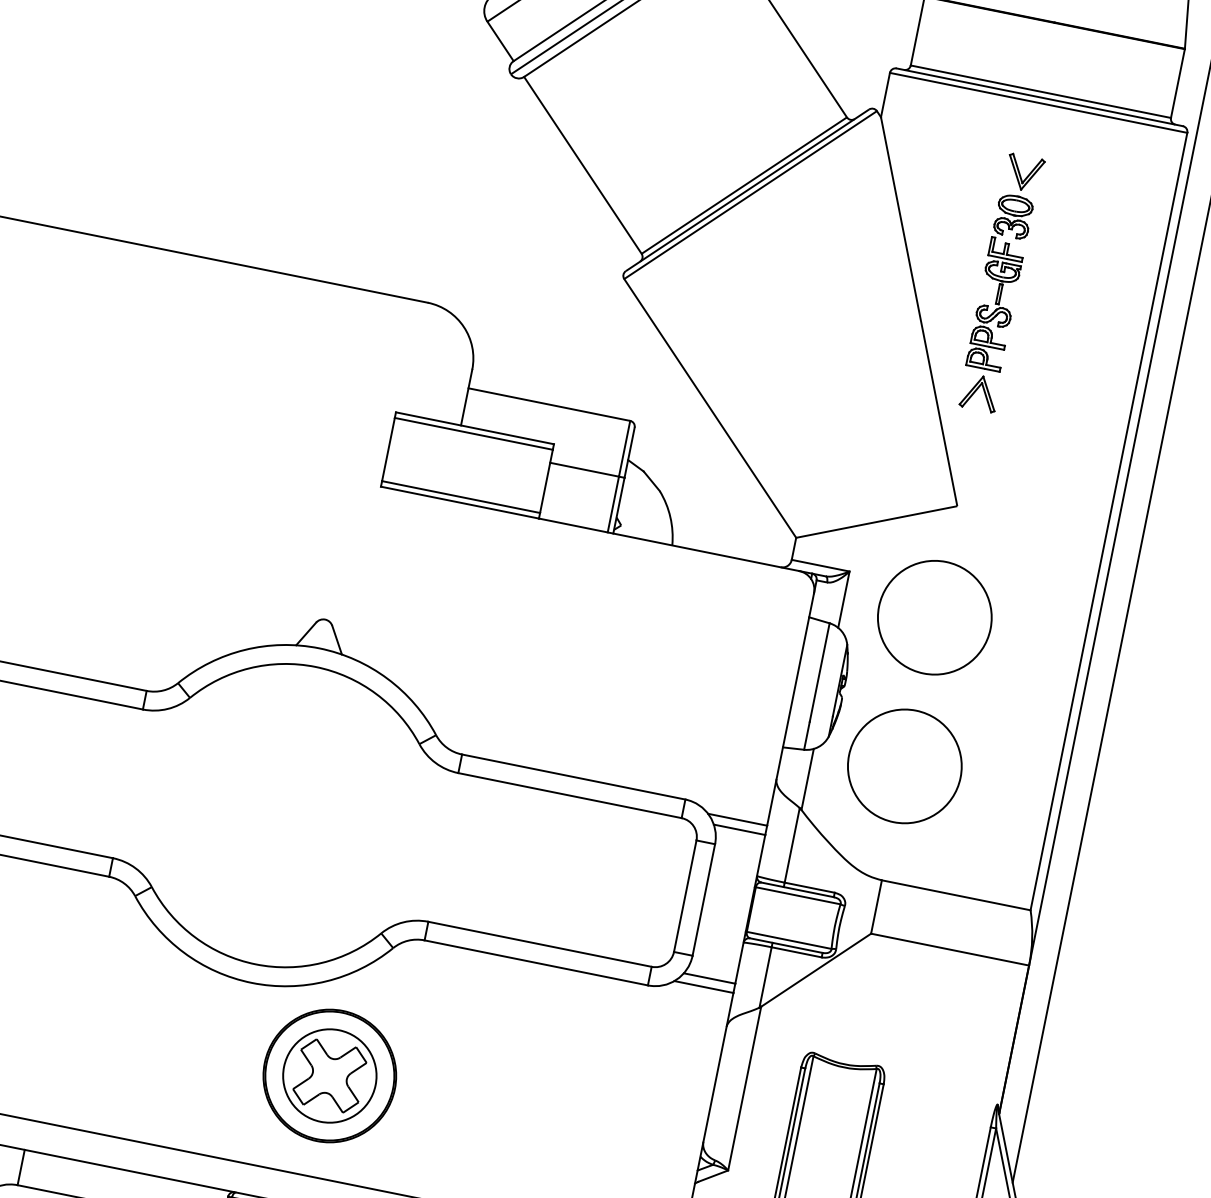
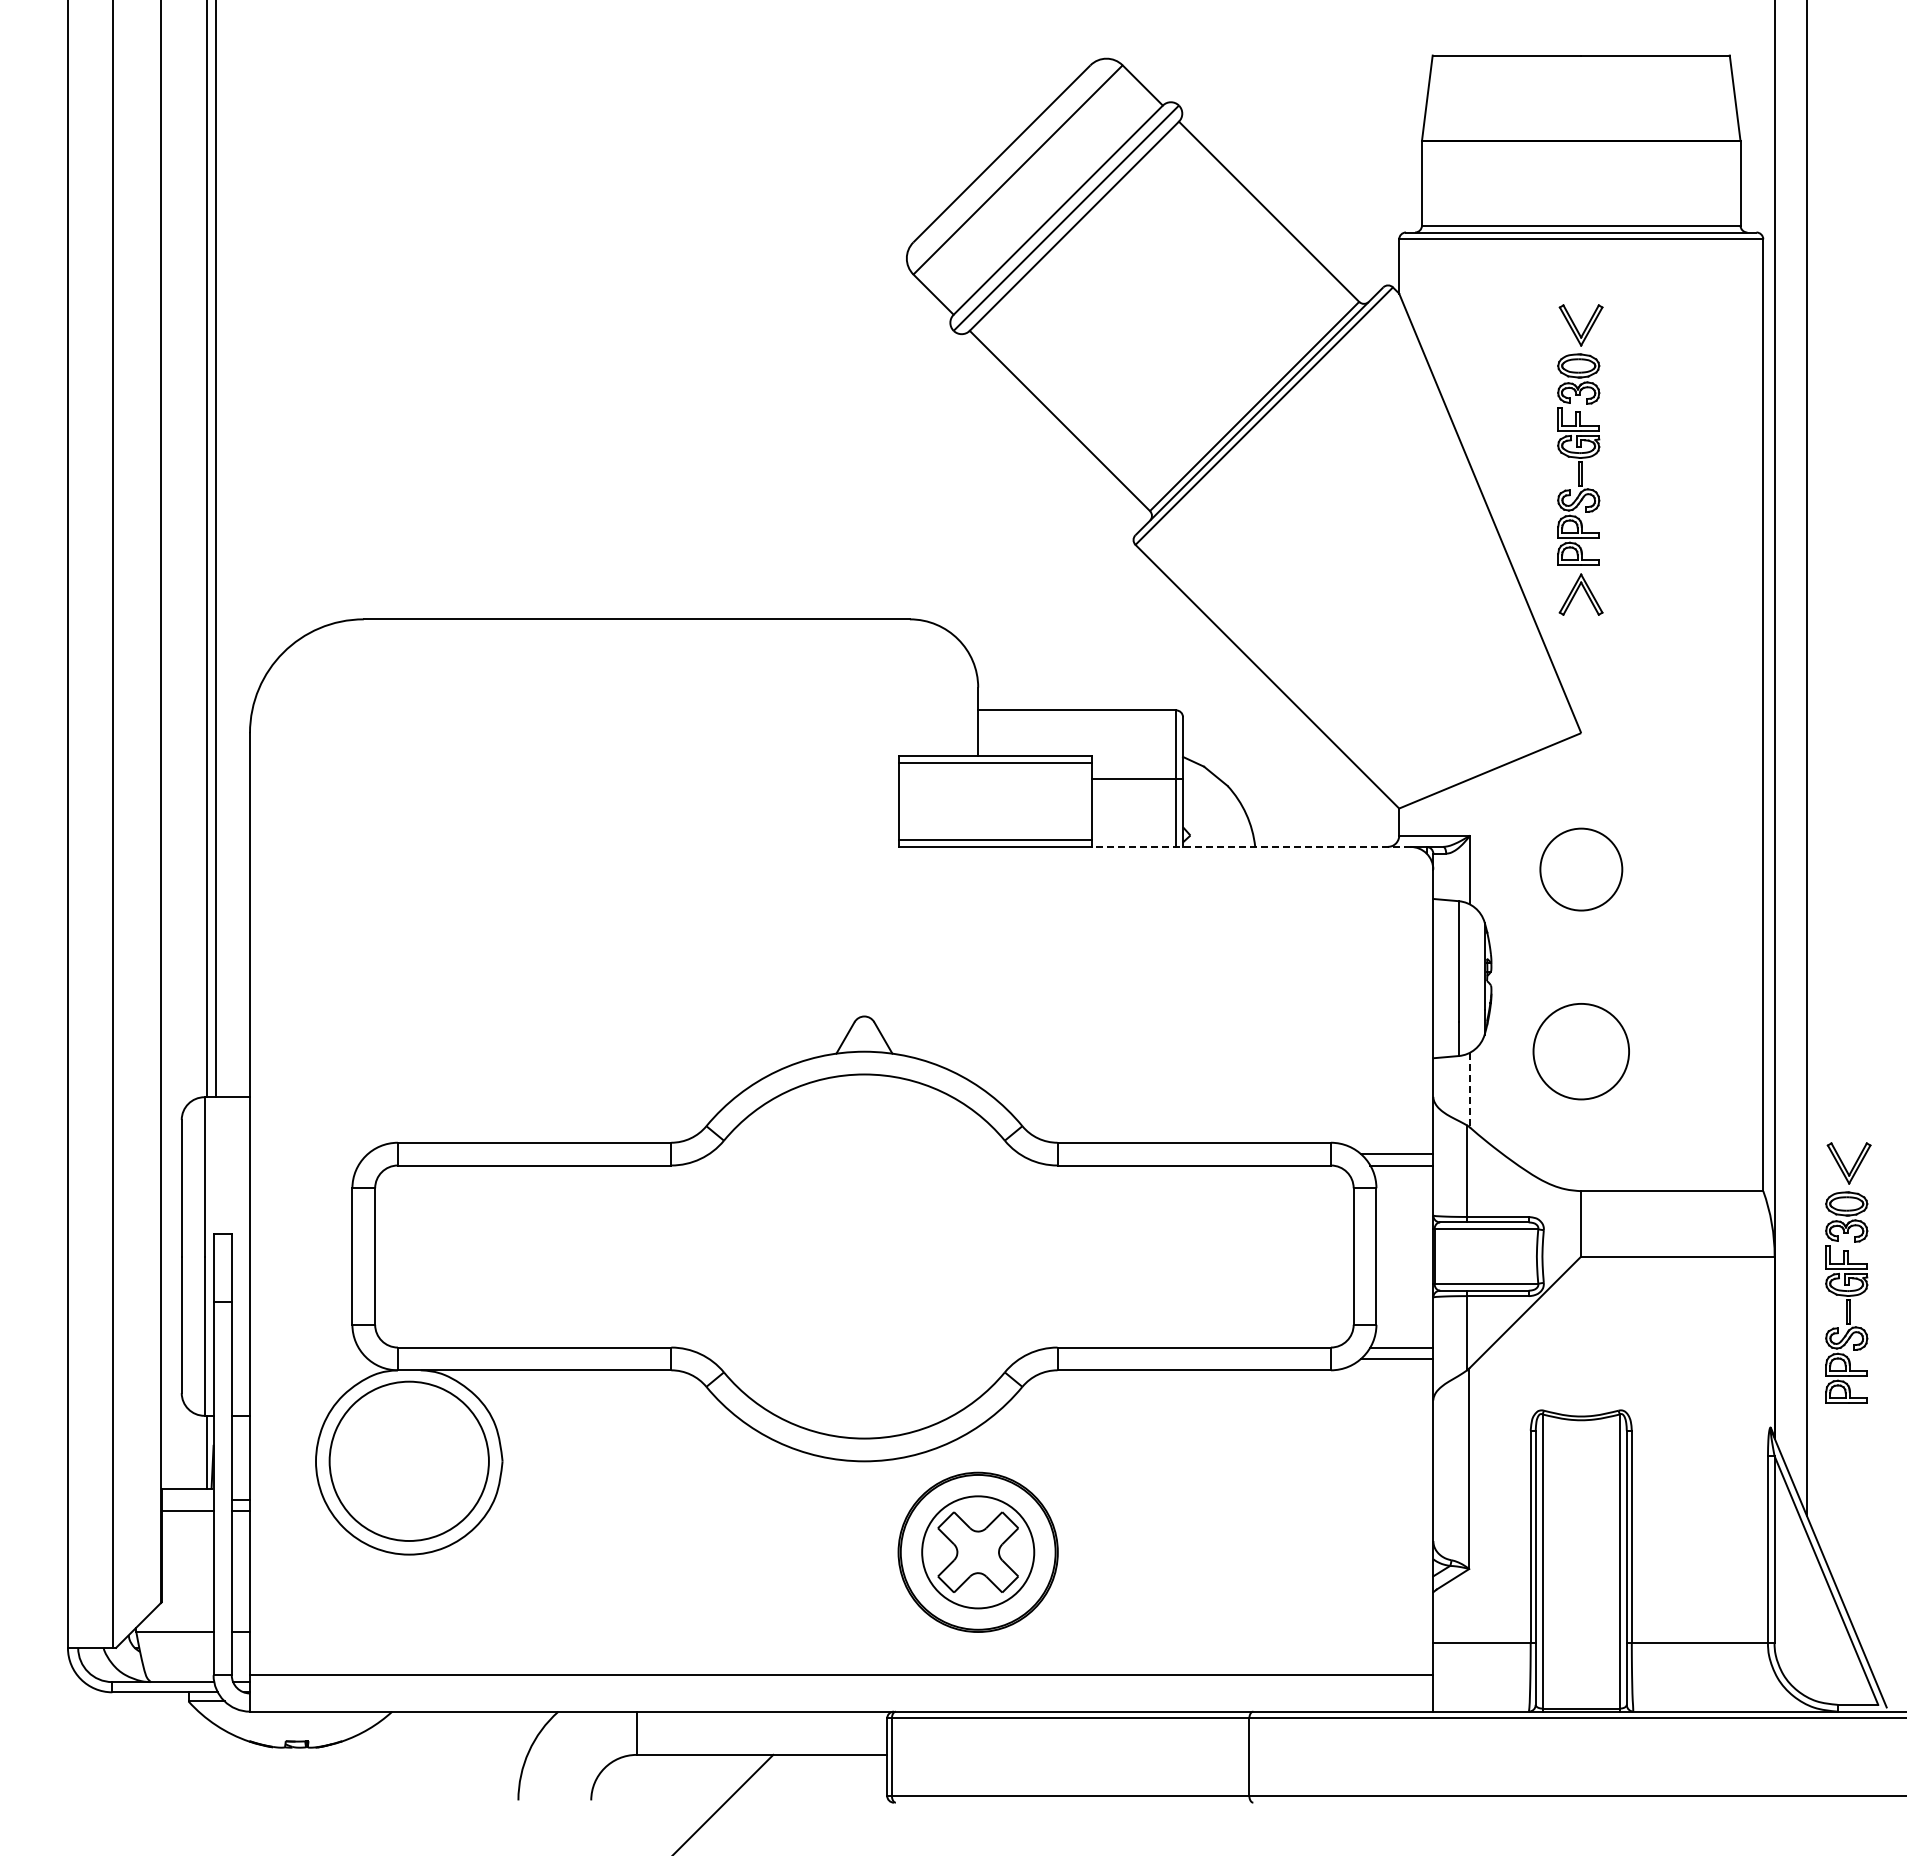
line: (668, 544) -> (1250, 846), solid -> dashed
circle: (935, 617) -> (1581, 869), size x0.6
circle: (905, 766) -> (1581, 1051), size x0.7
line: (808, 779) -> (1470, 1090), solid -> dashed
part: (1086, 990) -> (1848, 1272), added

